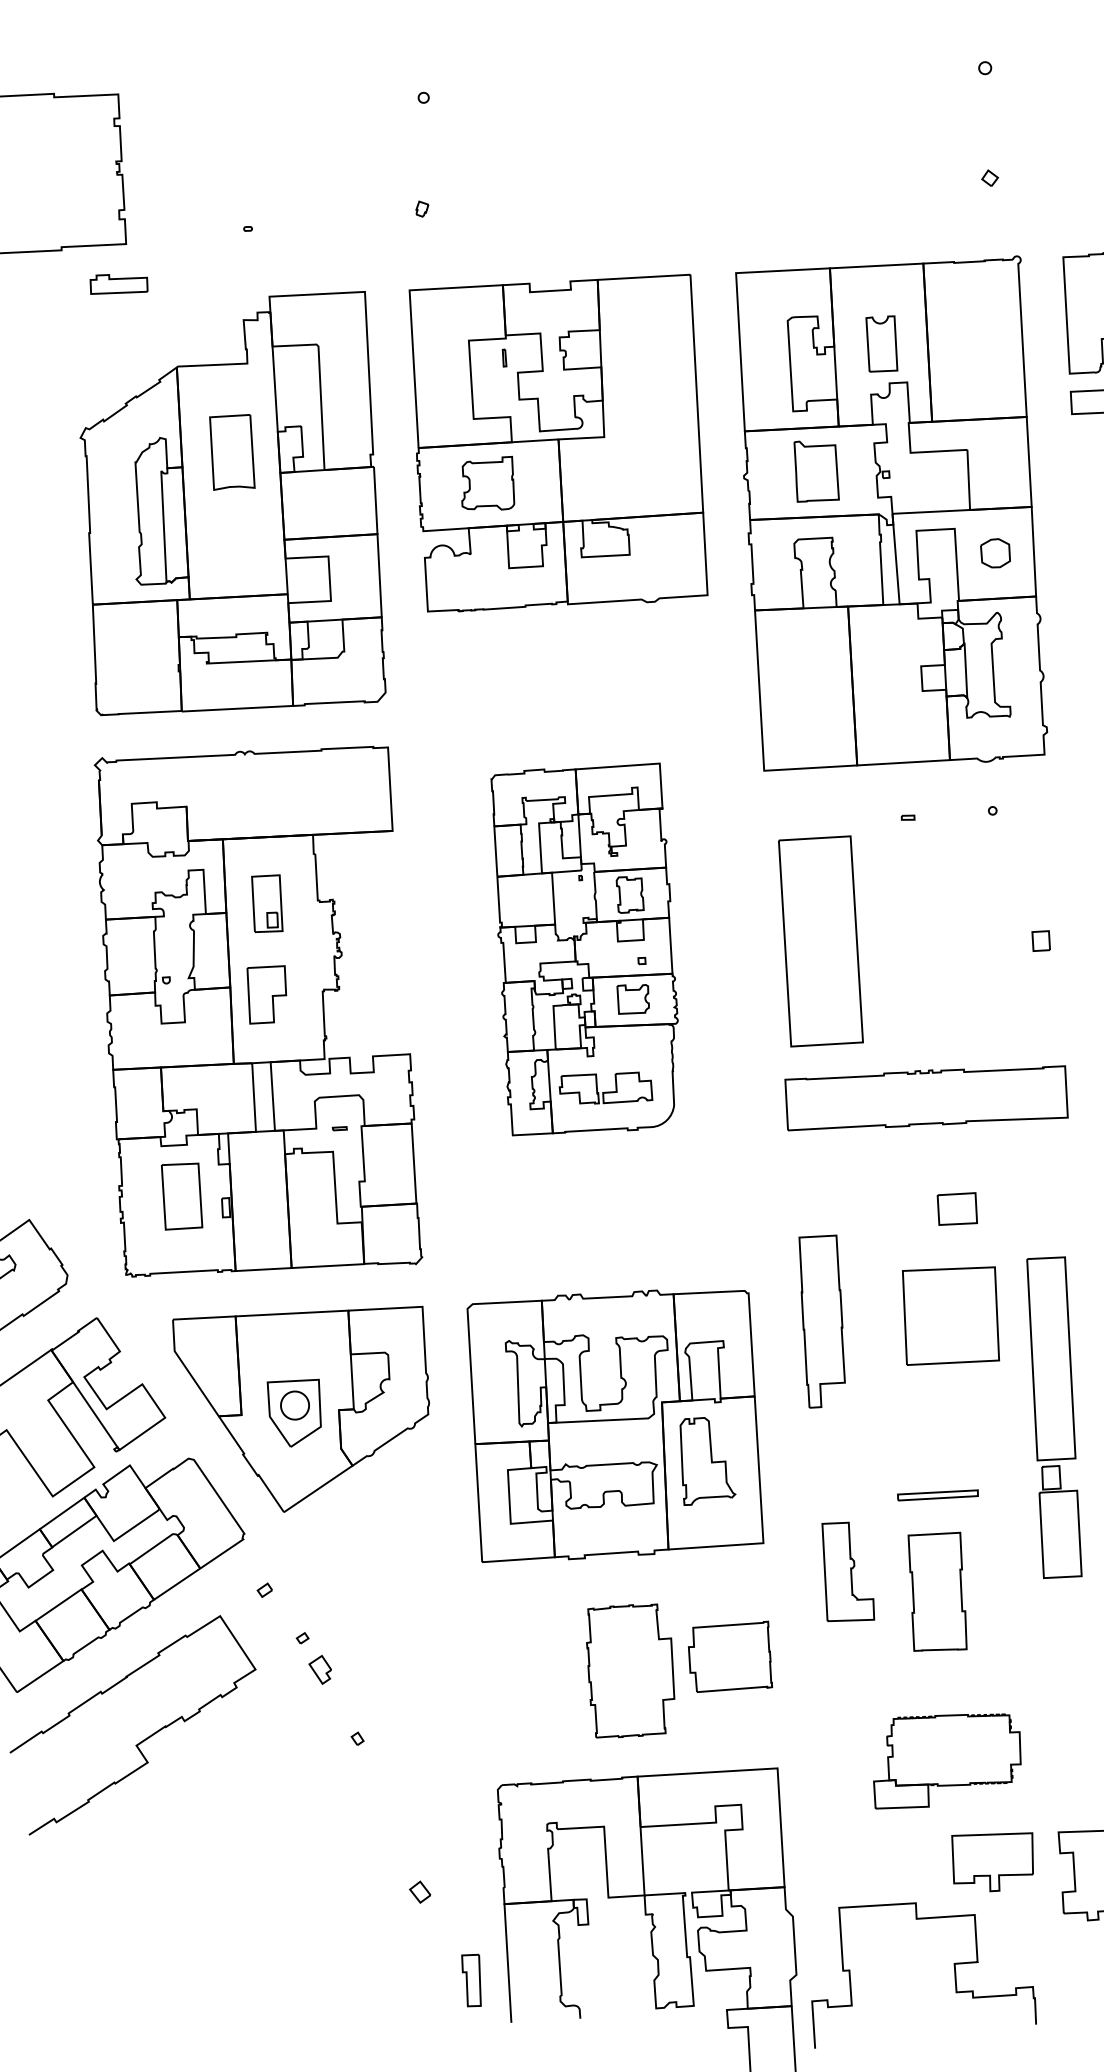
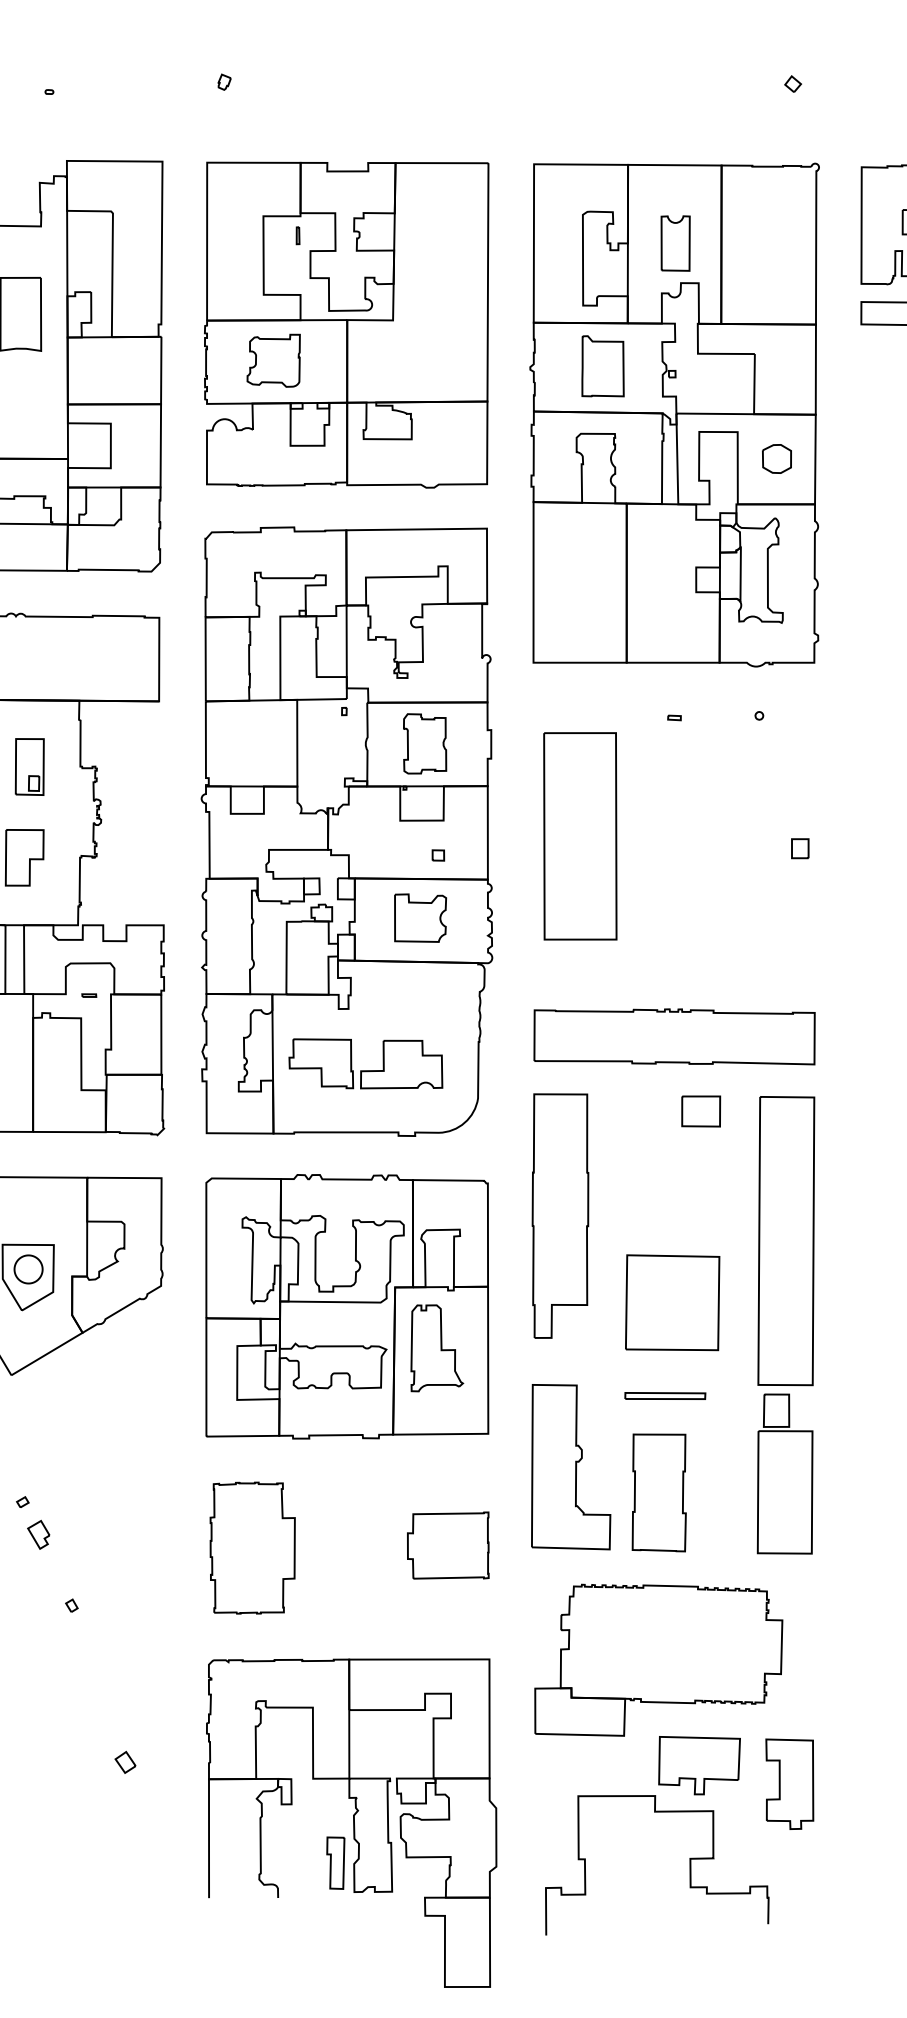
part: (584, 949) -> (343, 830), size x1.67
part: (926, 1098) -> (674, 1037), moved
part: (950, 1315) -> (672, 1302), moved
part: (821, 1321) -> (559, 1215), size x1.43
part: (1054, 1417) -> (786, 1325), size x1.43
part: (848, 1571) -> (571, 1466), size x1.67
part: (630, 1670) -> (252, 1547), moved
part: (947, 1761) -> (659, 1662), size x1.67
curve: (954, 1975) -> (689, 1870), moved
part: (471, 1980) -> (335, 1863), moved

